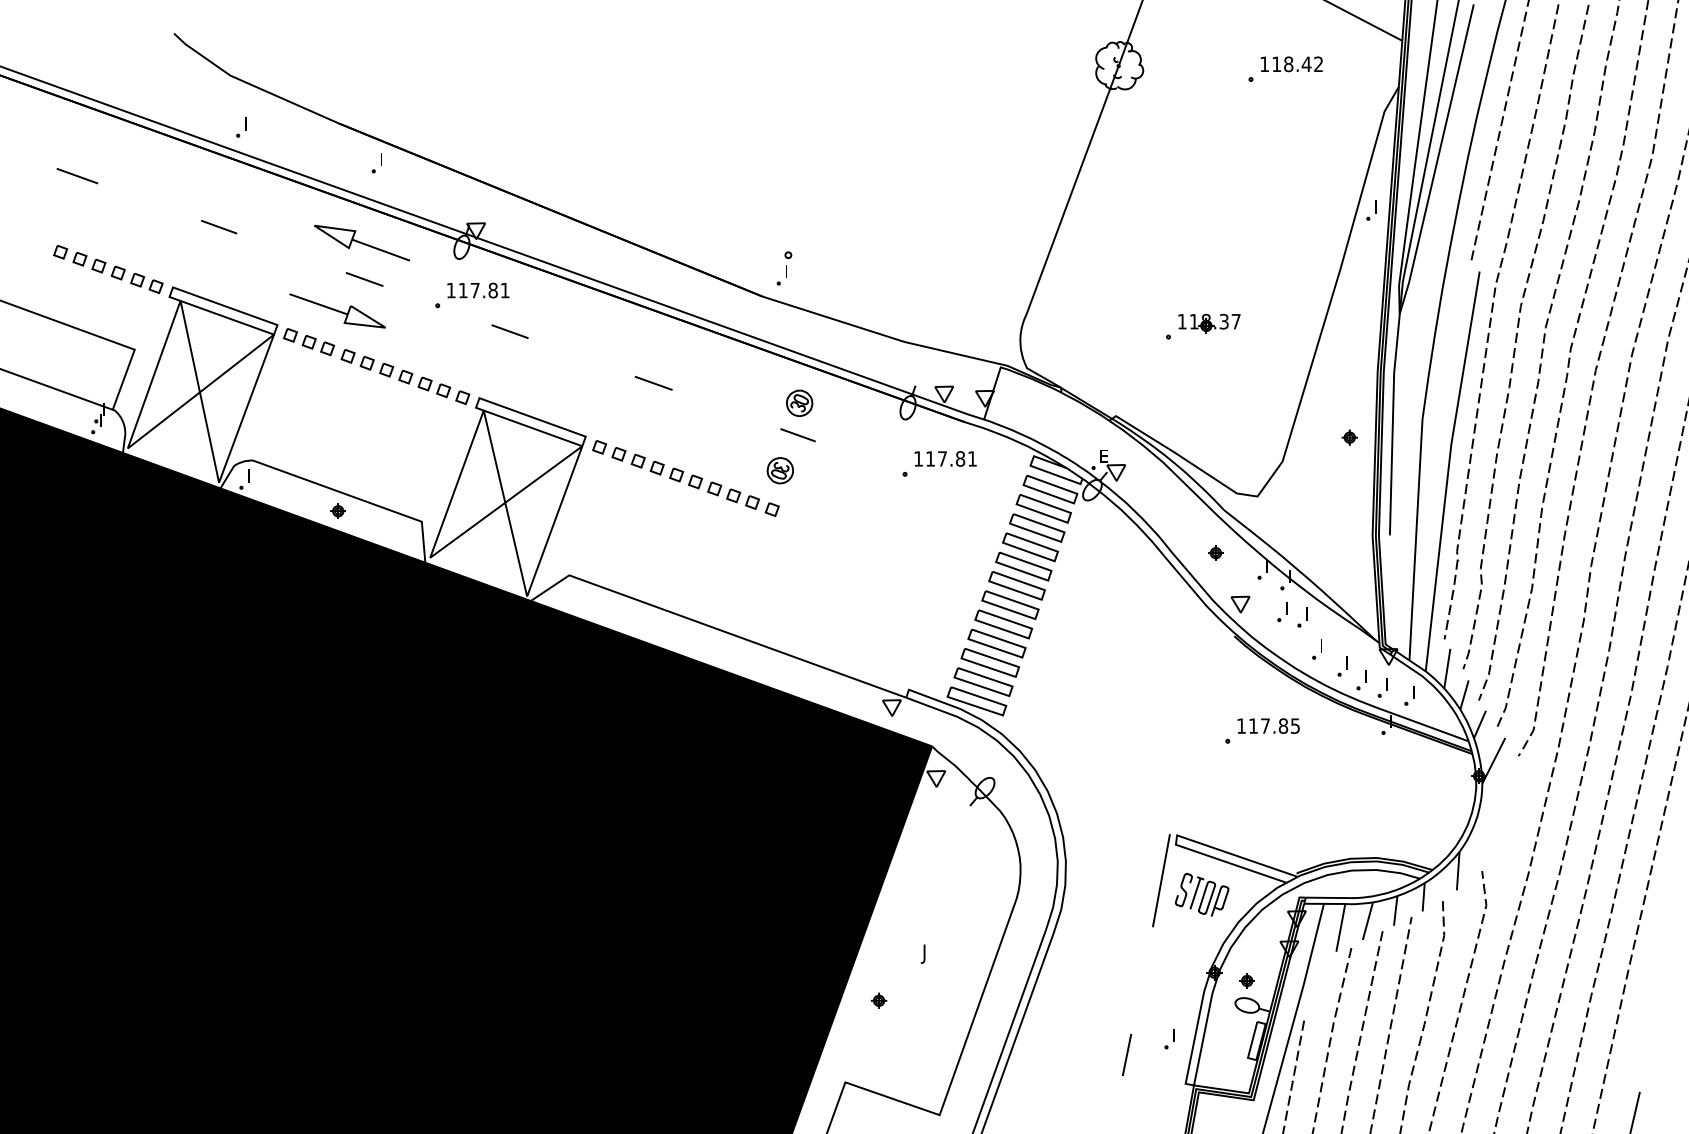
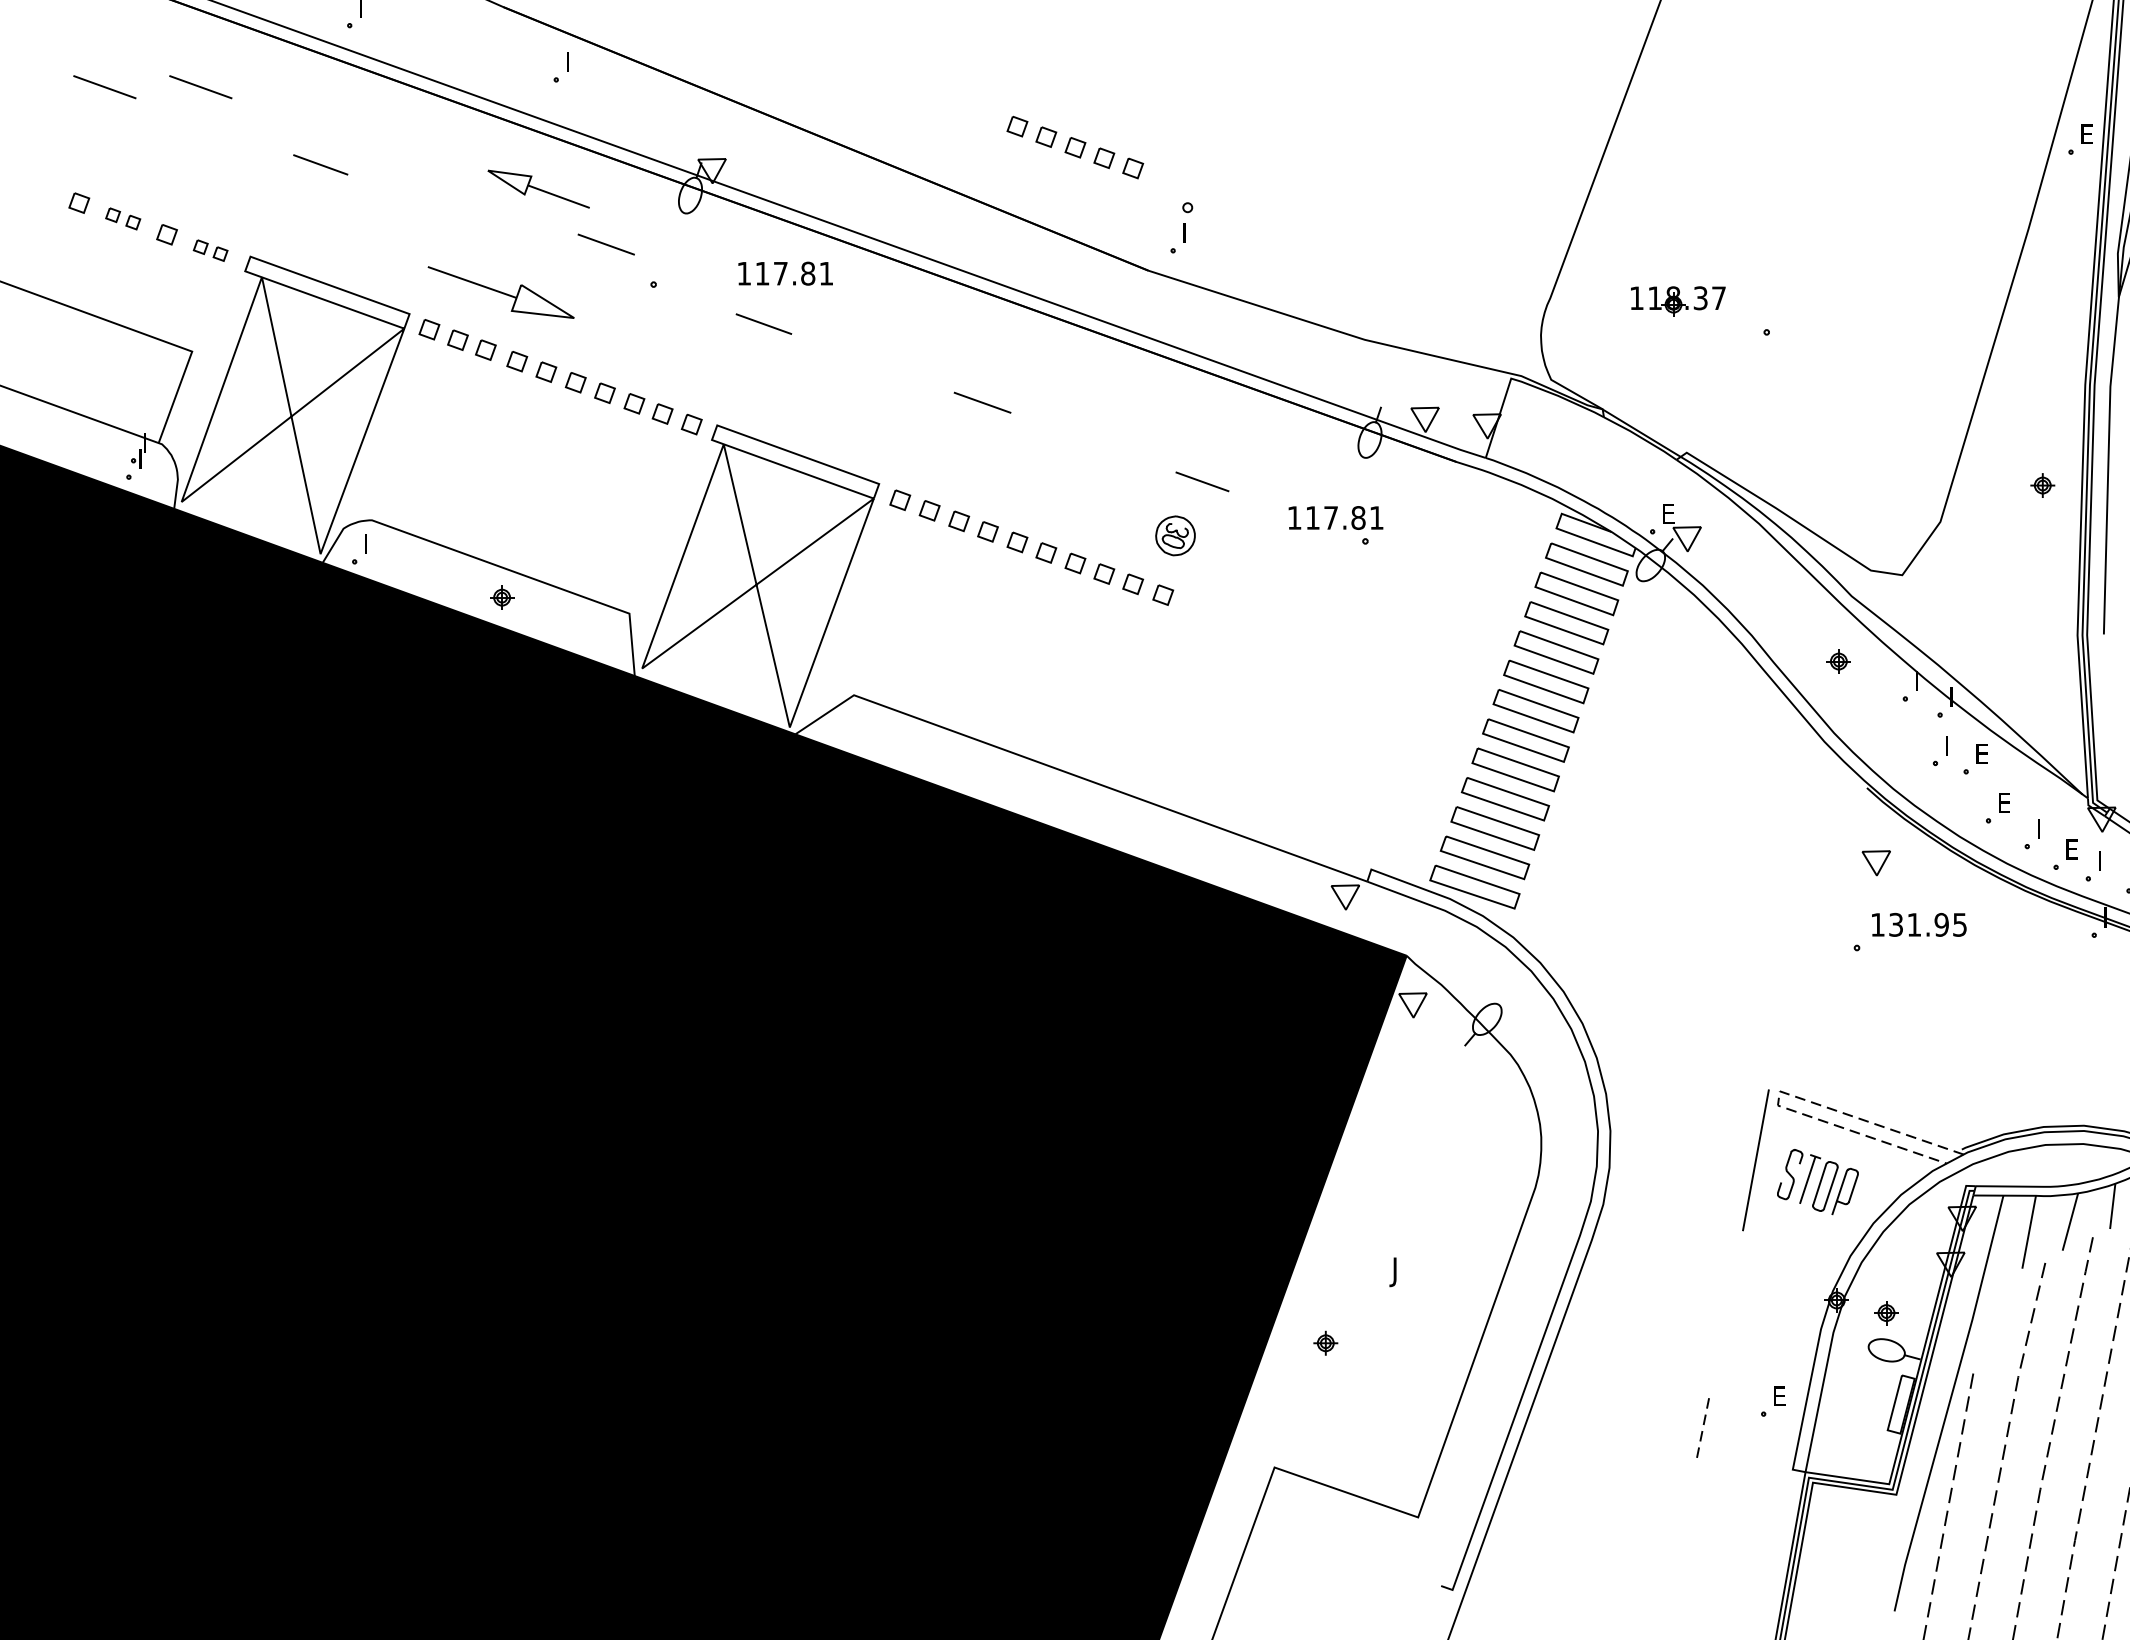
line: (140, 176) -> (200, 87), added
text: (1379, 206) -> (2088, 133), I -> E
part: (714, 215) -> (1075, 147), added
part: (362, 242) -> (539, 188), size x0.7
part: (89, 262) -> (123, 218), size x0.7
line: (364, 279) -> (606, 244), moved
part: (146, 283) -> (210, 250), size x0.7
text: (478, 290) -> (785, 273), moved
part: (1209, 323) -> (1678, 301), moved
part: (799, 402) -> (1204, 431), removed
text: (945, 458) -> (1335, 517), moved
part: (1240, 604) -> (1876, 863), moved
text: (1310, 613) -> (1982, 753), I -> E
text: (1325, 645) -> (2005, 802), I -> E
text: (1369, 676) -> (2072, 849), I -> E
text: (1268, 725) -> (1918, 923), 117.85 -> 131.95
line: (1177, 835) -> (1780, 1091), solid -> dashed
text: (1177, 1035) -> (1780, 1396), I -> E
line: (1127, 1054) -> (1704, 1425), solid -> dashed

